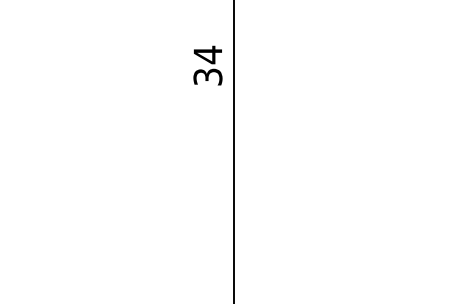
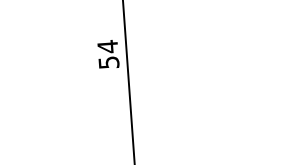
text: (207, 76) -> (108, 62), 34 -> 54

